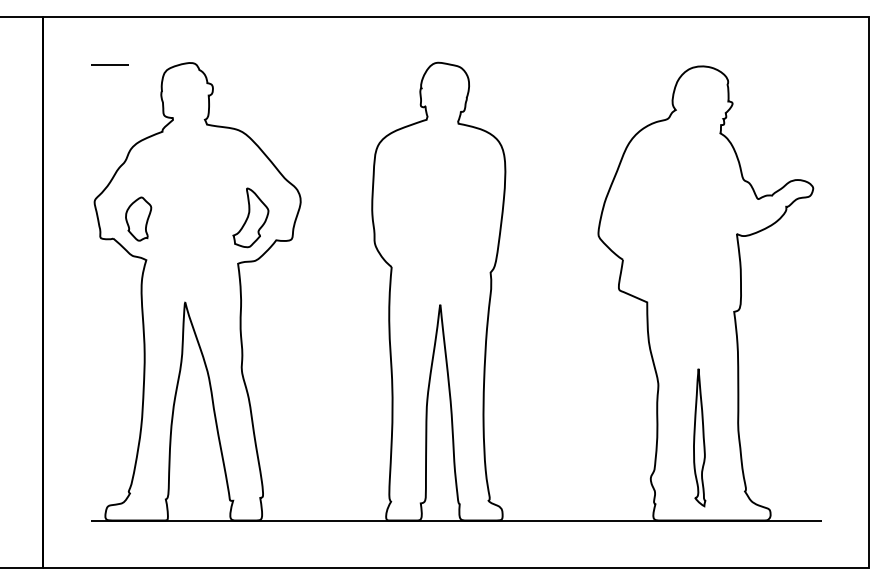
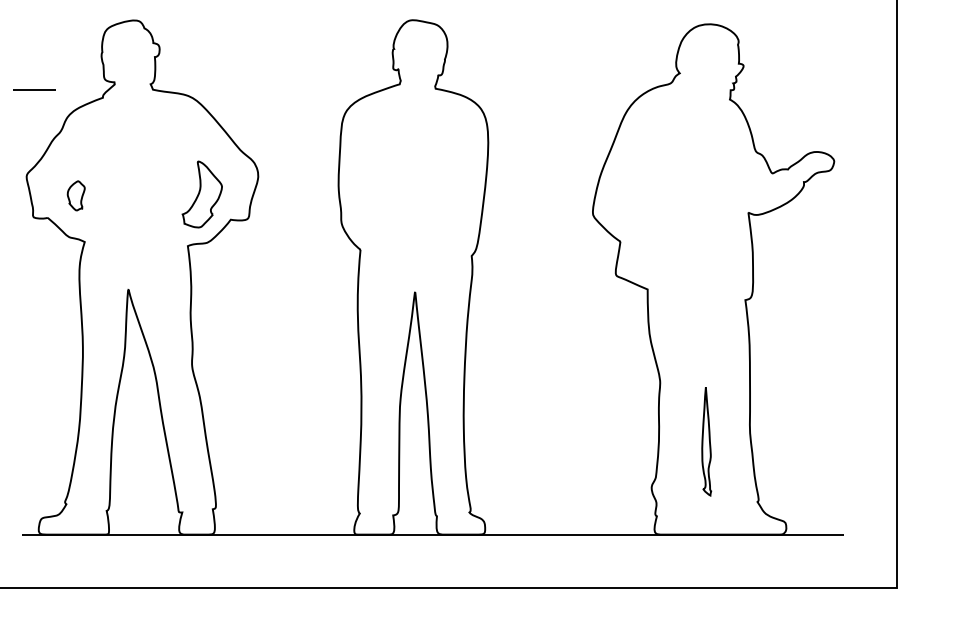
line: (109, 64) -> (34, 89), moved
part: (138, 218) -> (75, 195), size x0.6
part: (699, 437) -> (706, 441), size x0.7

